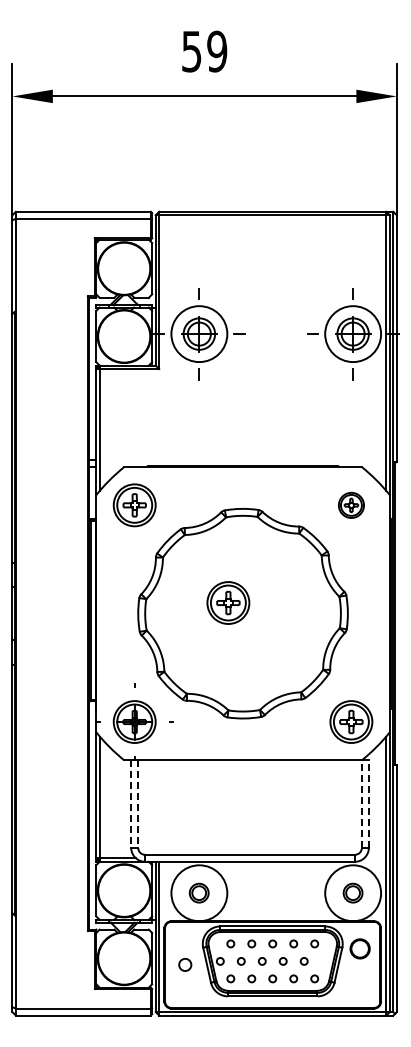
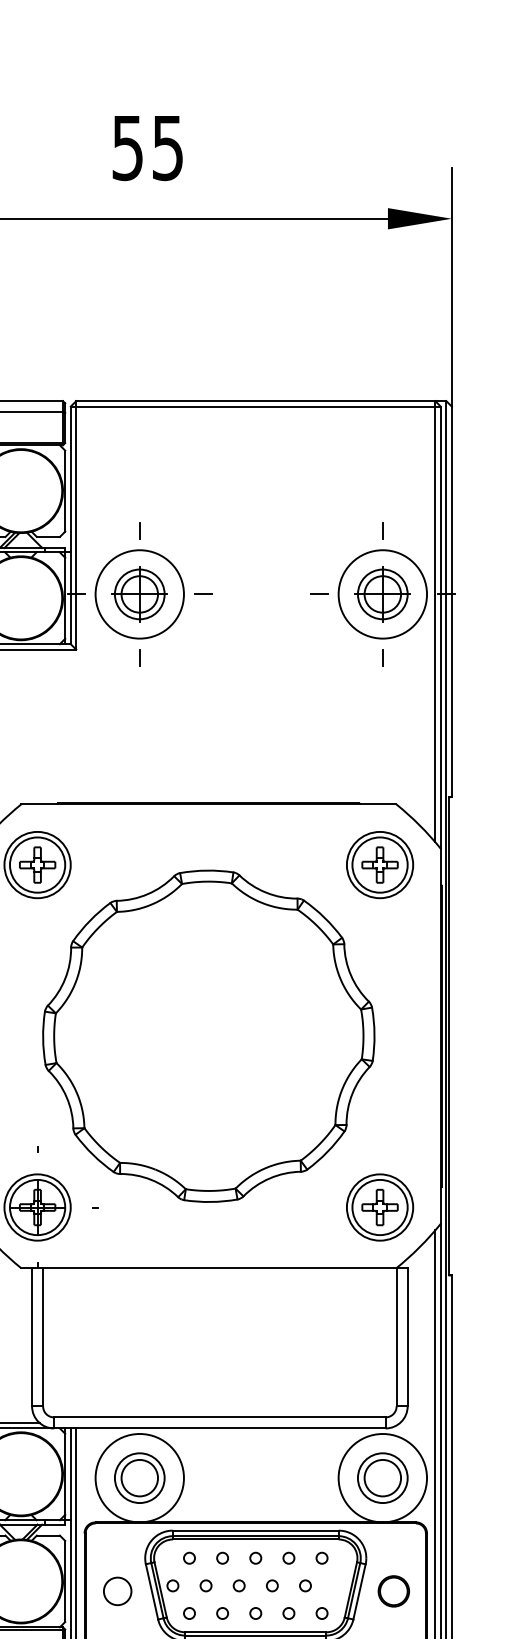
text: (217, 51) -> (168, 147), 59 -> 55
part: (351, 505) -> (380, 865), size x1.67
part: (228, 602) -> (185, 1018), removed
line: (131, 804) -> (32, 1337), dashed -> solid
line: (138, 804) -> (43, 1337), dashed -> solid
line: (361, 804) -> (396, 1337), dashed -> solid
line: (368, 804) -> (407, 1337), dashed -> solid
part: (198, 892) -> (138, 1476), size x1.67
part: (352, 892) -> (381, 1476), size x1.67
circle: (359, 948) -> (392, 1590), moved
circle: (184, 964) -> (116, 1590), size x1.43

